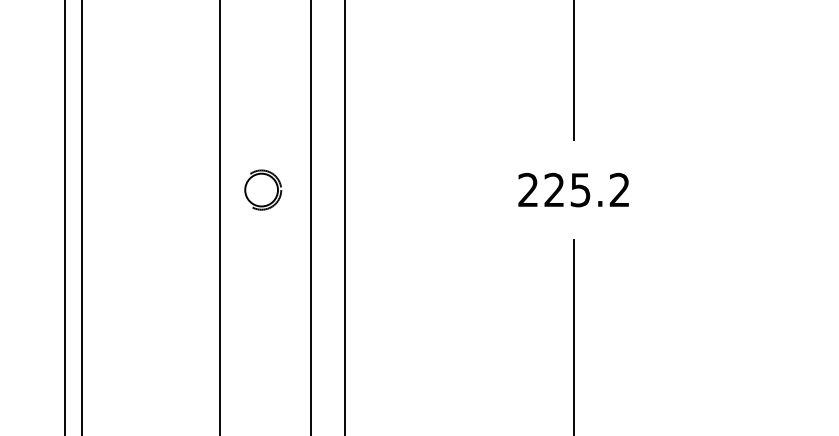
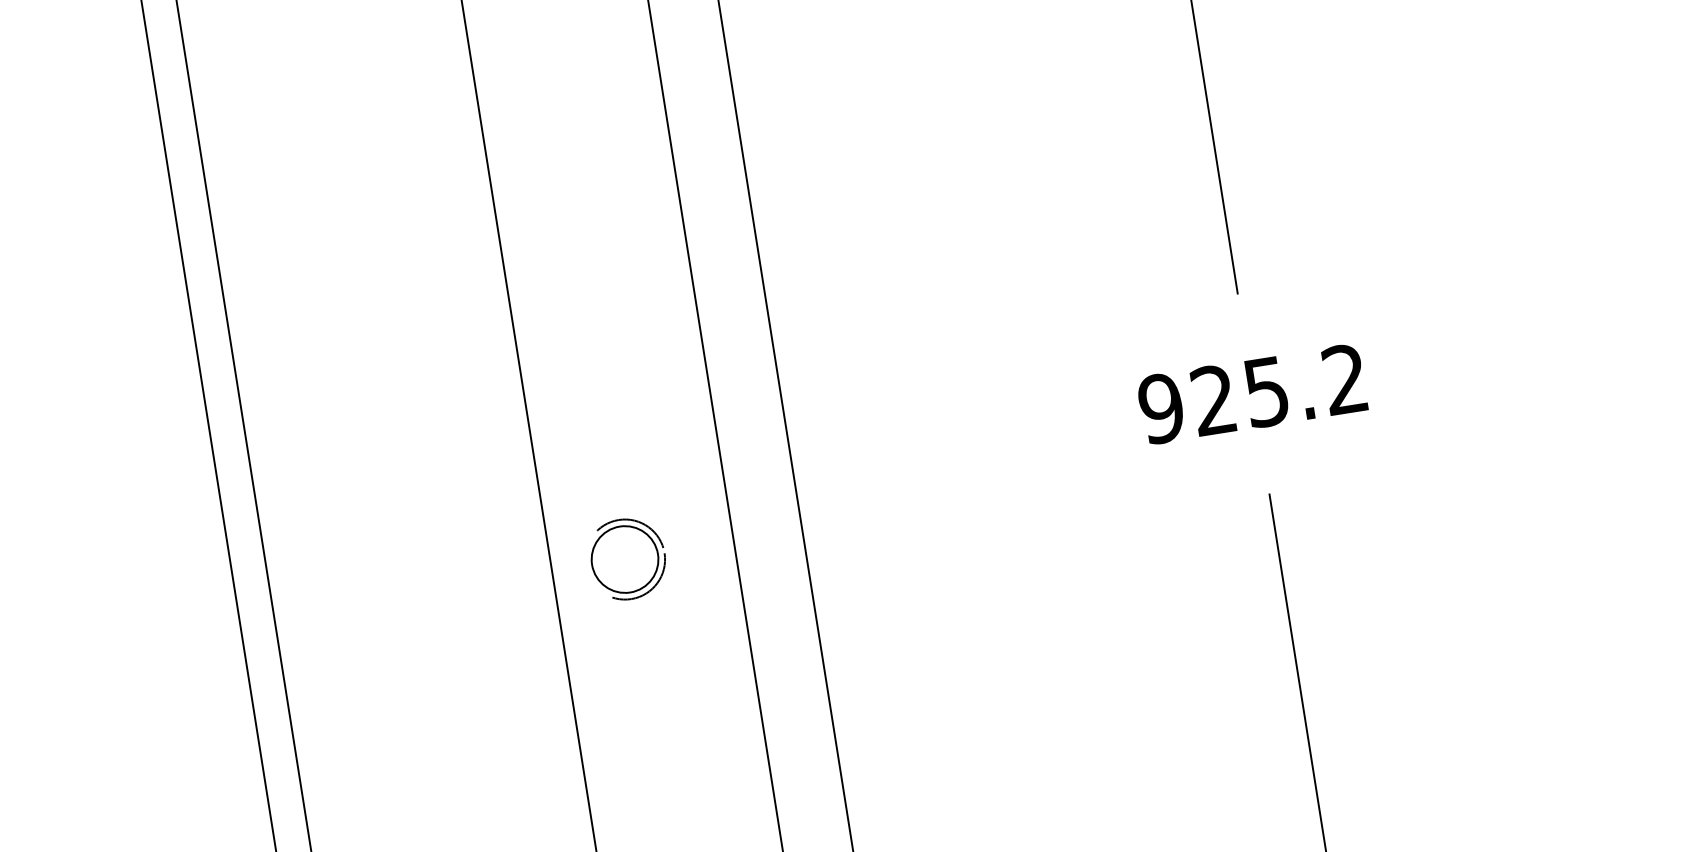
part: (263, 189) -> (628, 557), moved
text: (528, 190) -> (1161, 409), 225.2 -> 925.2

